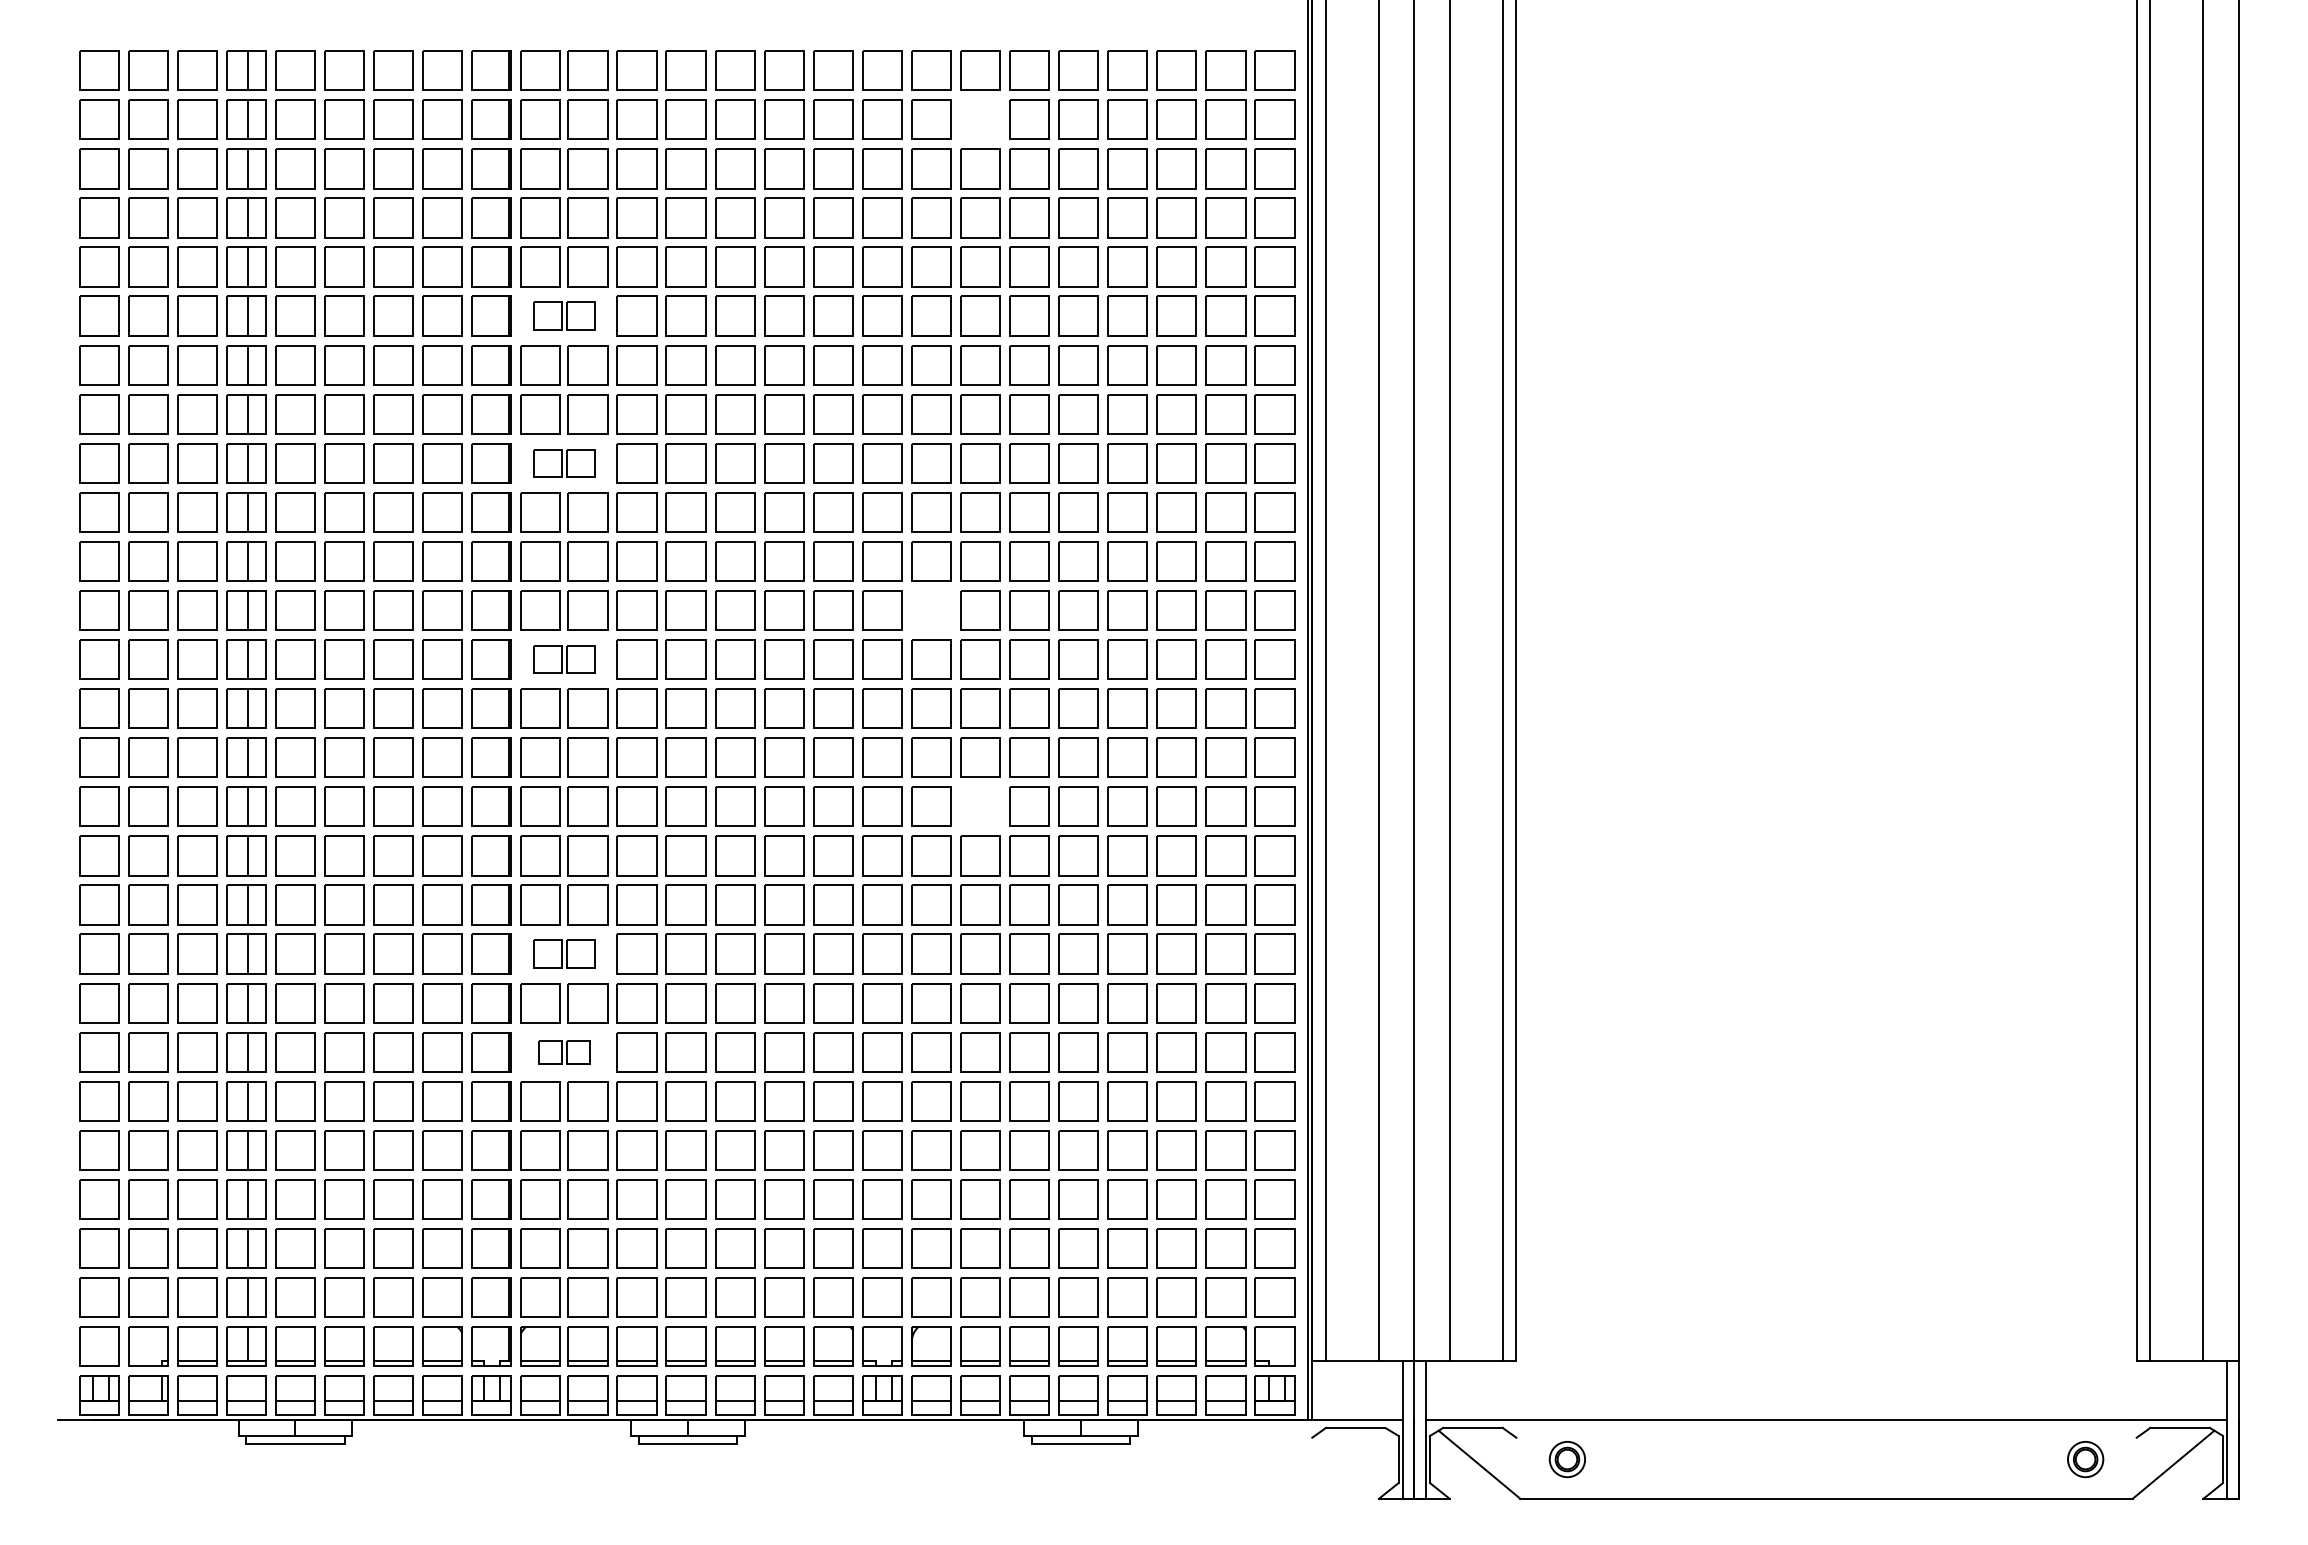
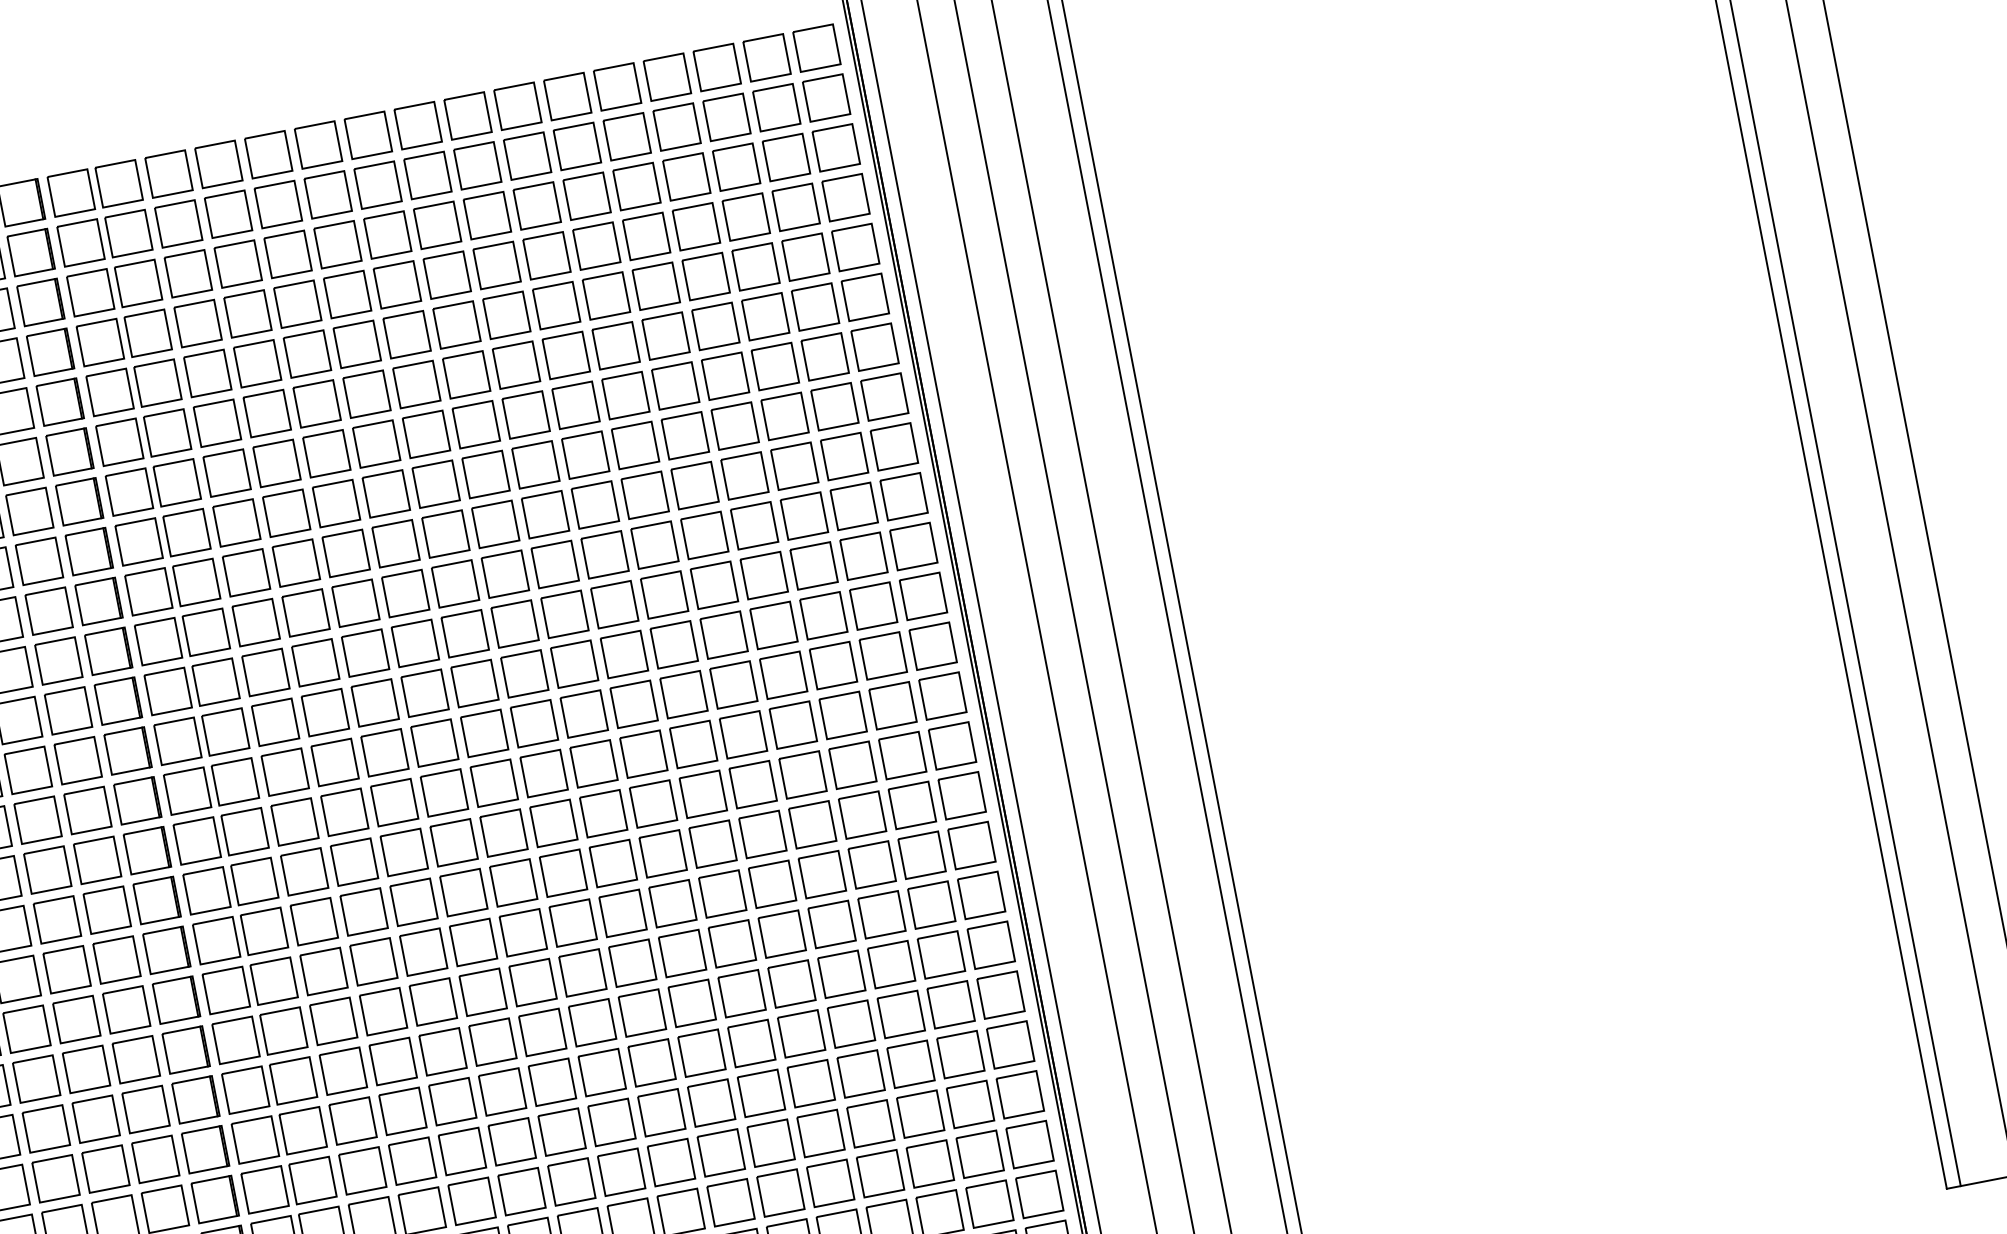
part: (980, 119) -> (527, 155), added
part: (564, 315) -> (143, 436), size x1.43
part: (564, 463) -> (172, 587), size x1.43
part: (931, 610) -> (574, 664), added
part: (564, 659) -> (211, 786), size x1.43
part: (980, 806) -> (663, 853), added
part: (564, 953) -> (269, 1084), size x1.43
part: (564, 1052) -> (289, 1185), size x1.67

